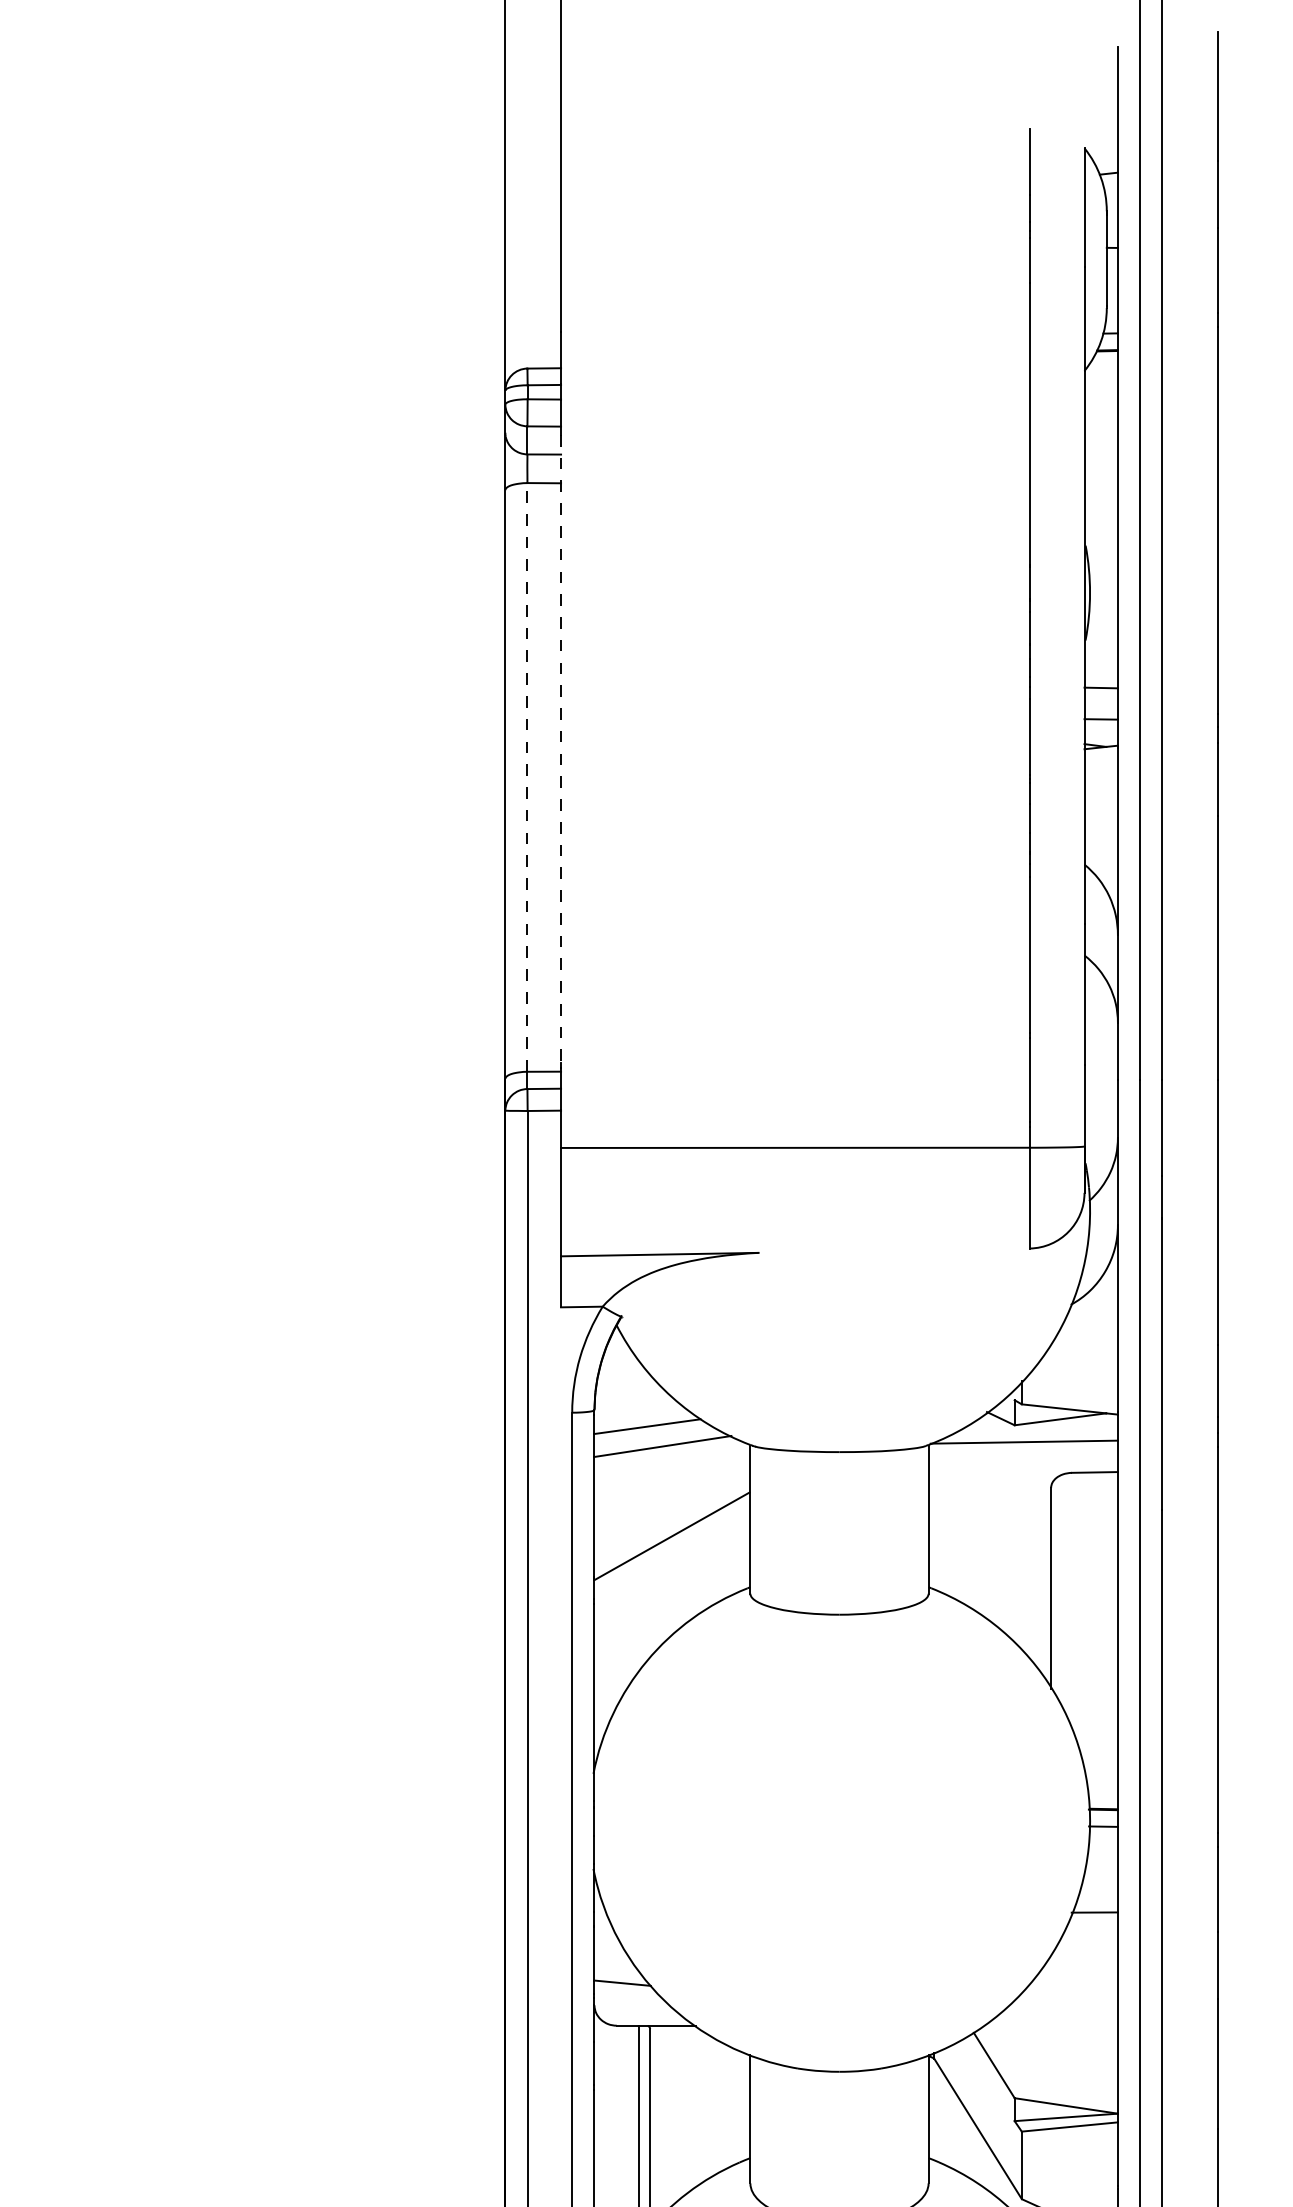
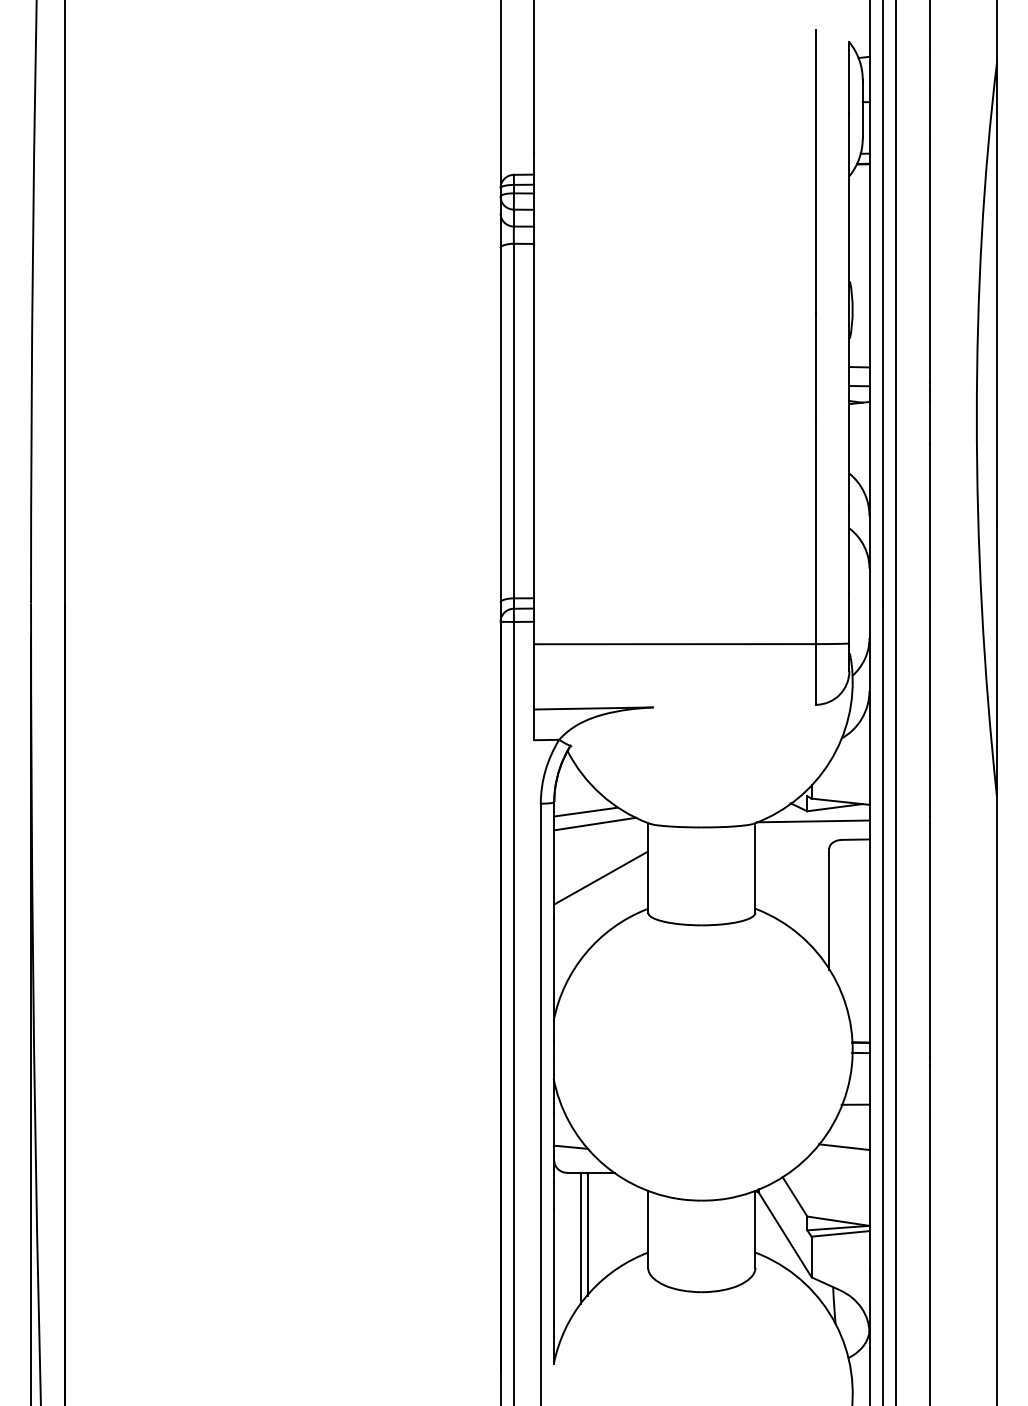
line: (561, 749) -> (534, 404), dashed -> solid
line: (526, 776) -> (513, 420), dashed -> solid
line: (1074, 1983) -> (843, 1147), added

